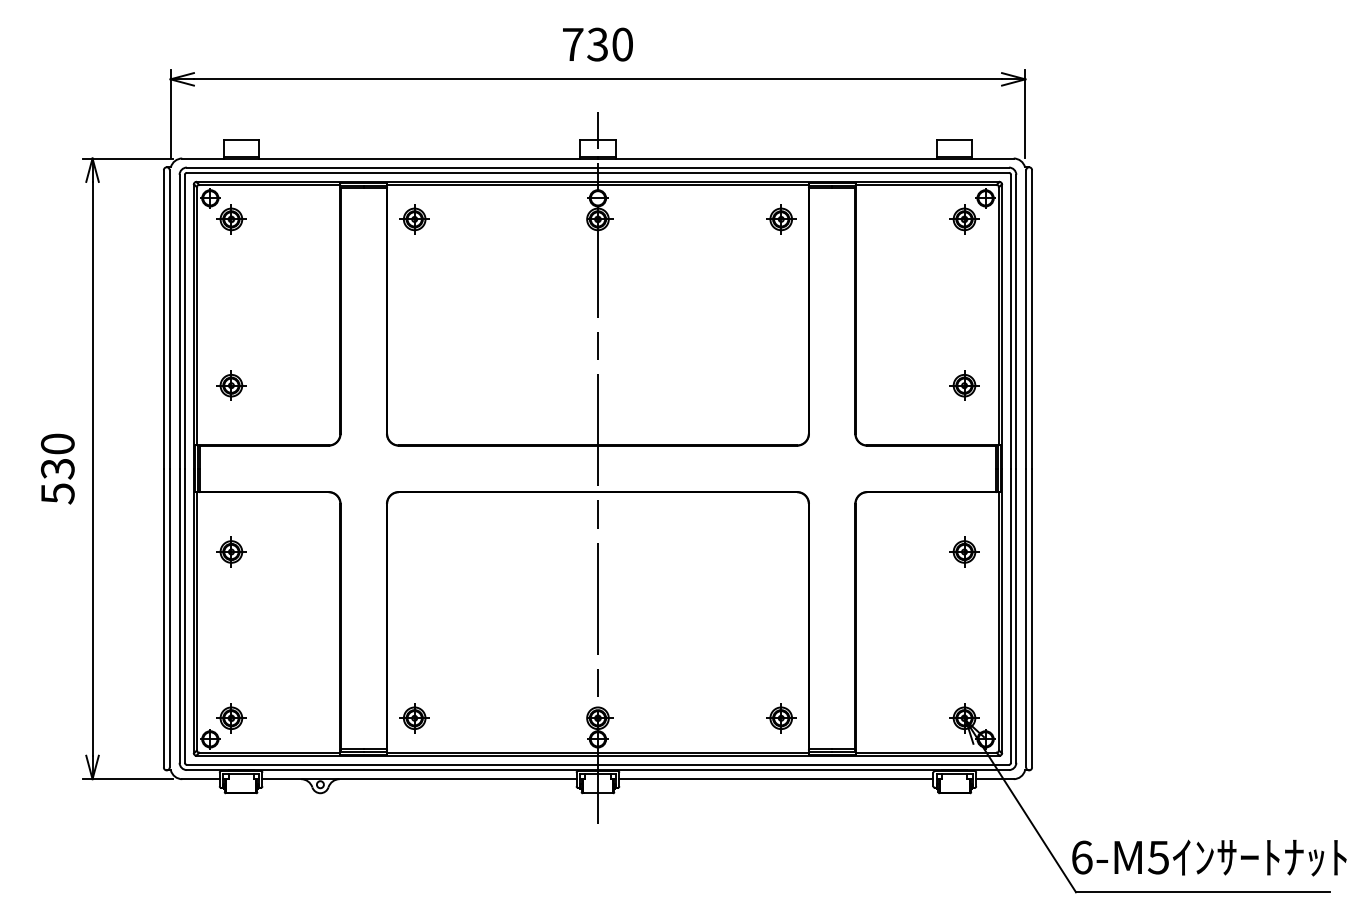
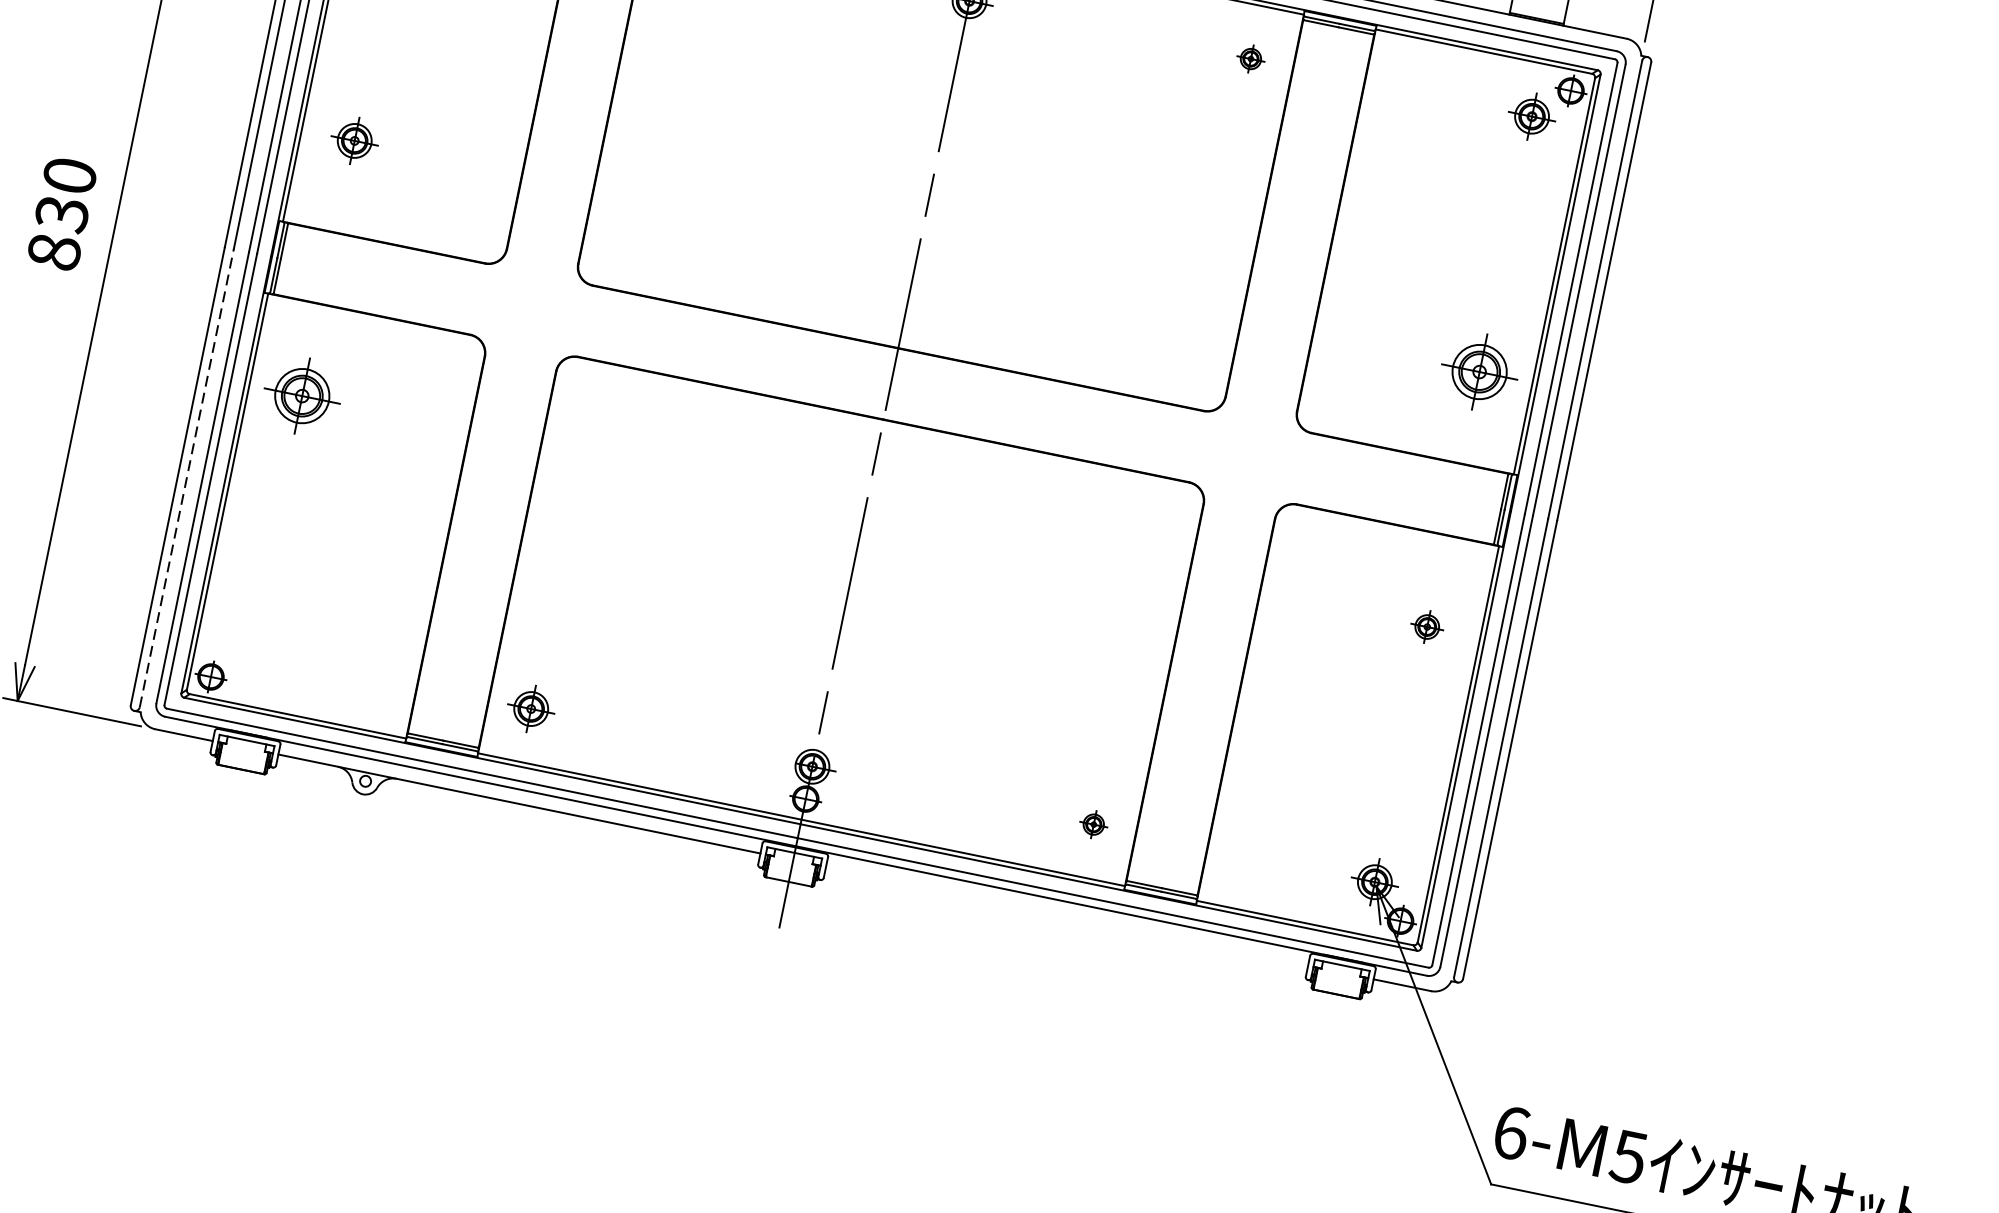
part: (781, 219) -> (1251, 59), size x0.6
part: (964, 385) -> (1479, 371), size x1.6
text: (57, 493) -> (53, 251), 530 -> 830
part: (231, 551) -> (302, 395), size x1.6
part: (964, 551) -> (1427, 626), size x0.7
line: (169, 617) -> (186, 477), solid -> dashed
part: (231, 718) -> (250, 651), removed
part: (781, 718) -> (1093, 824), size x0.6
line: (776, 779) -> (1067, 916), removed

